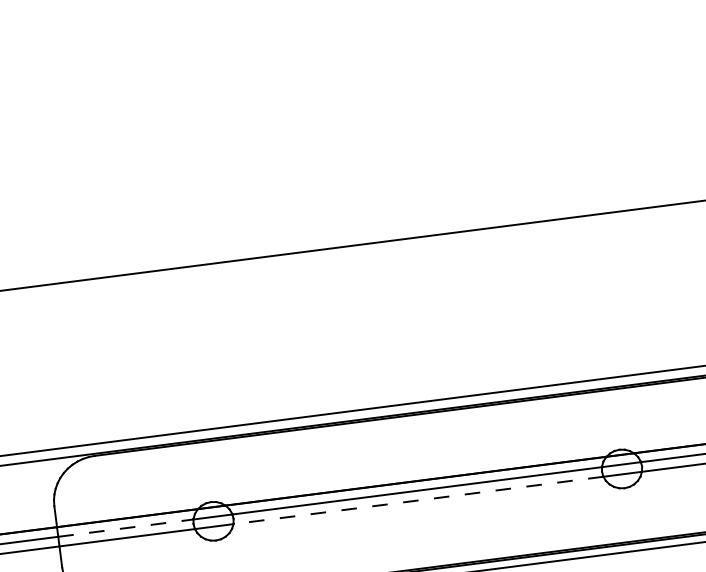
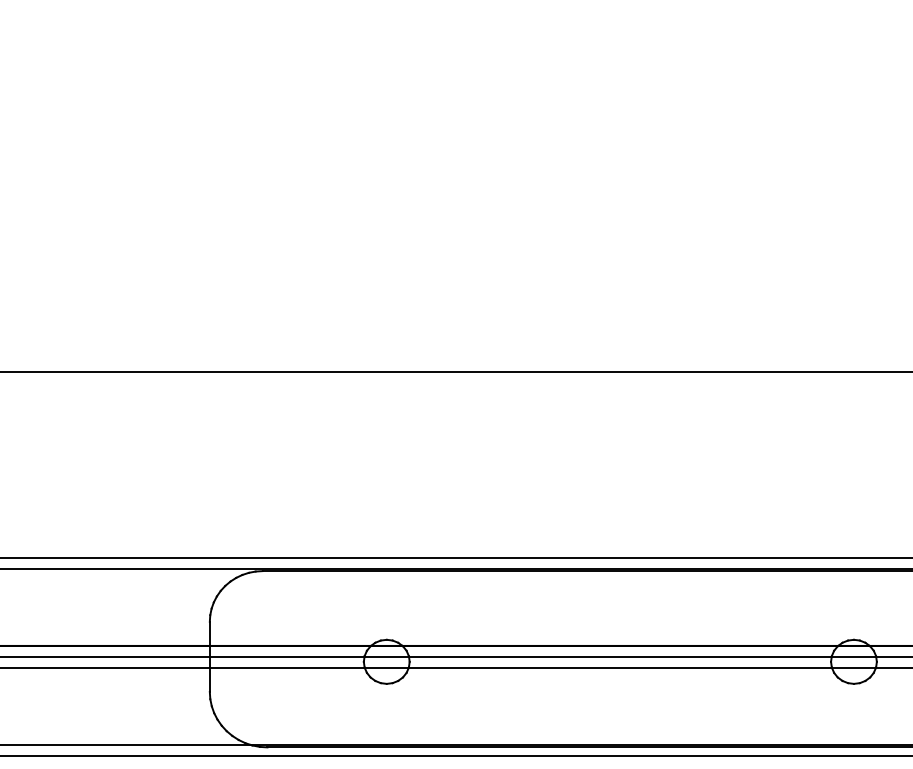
line: (418, 500) -> (620, 667), dashed -> solid
line: (126, 527) -> (287, 656), dashed -> solid

